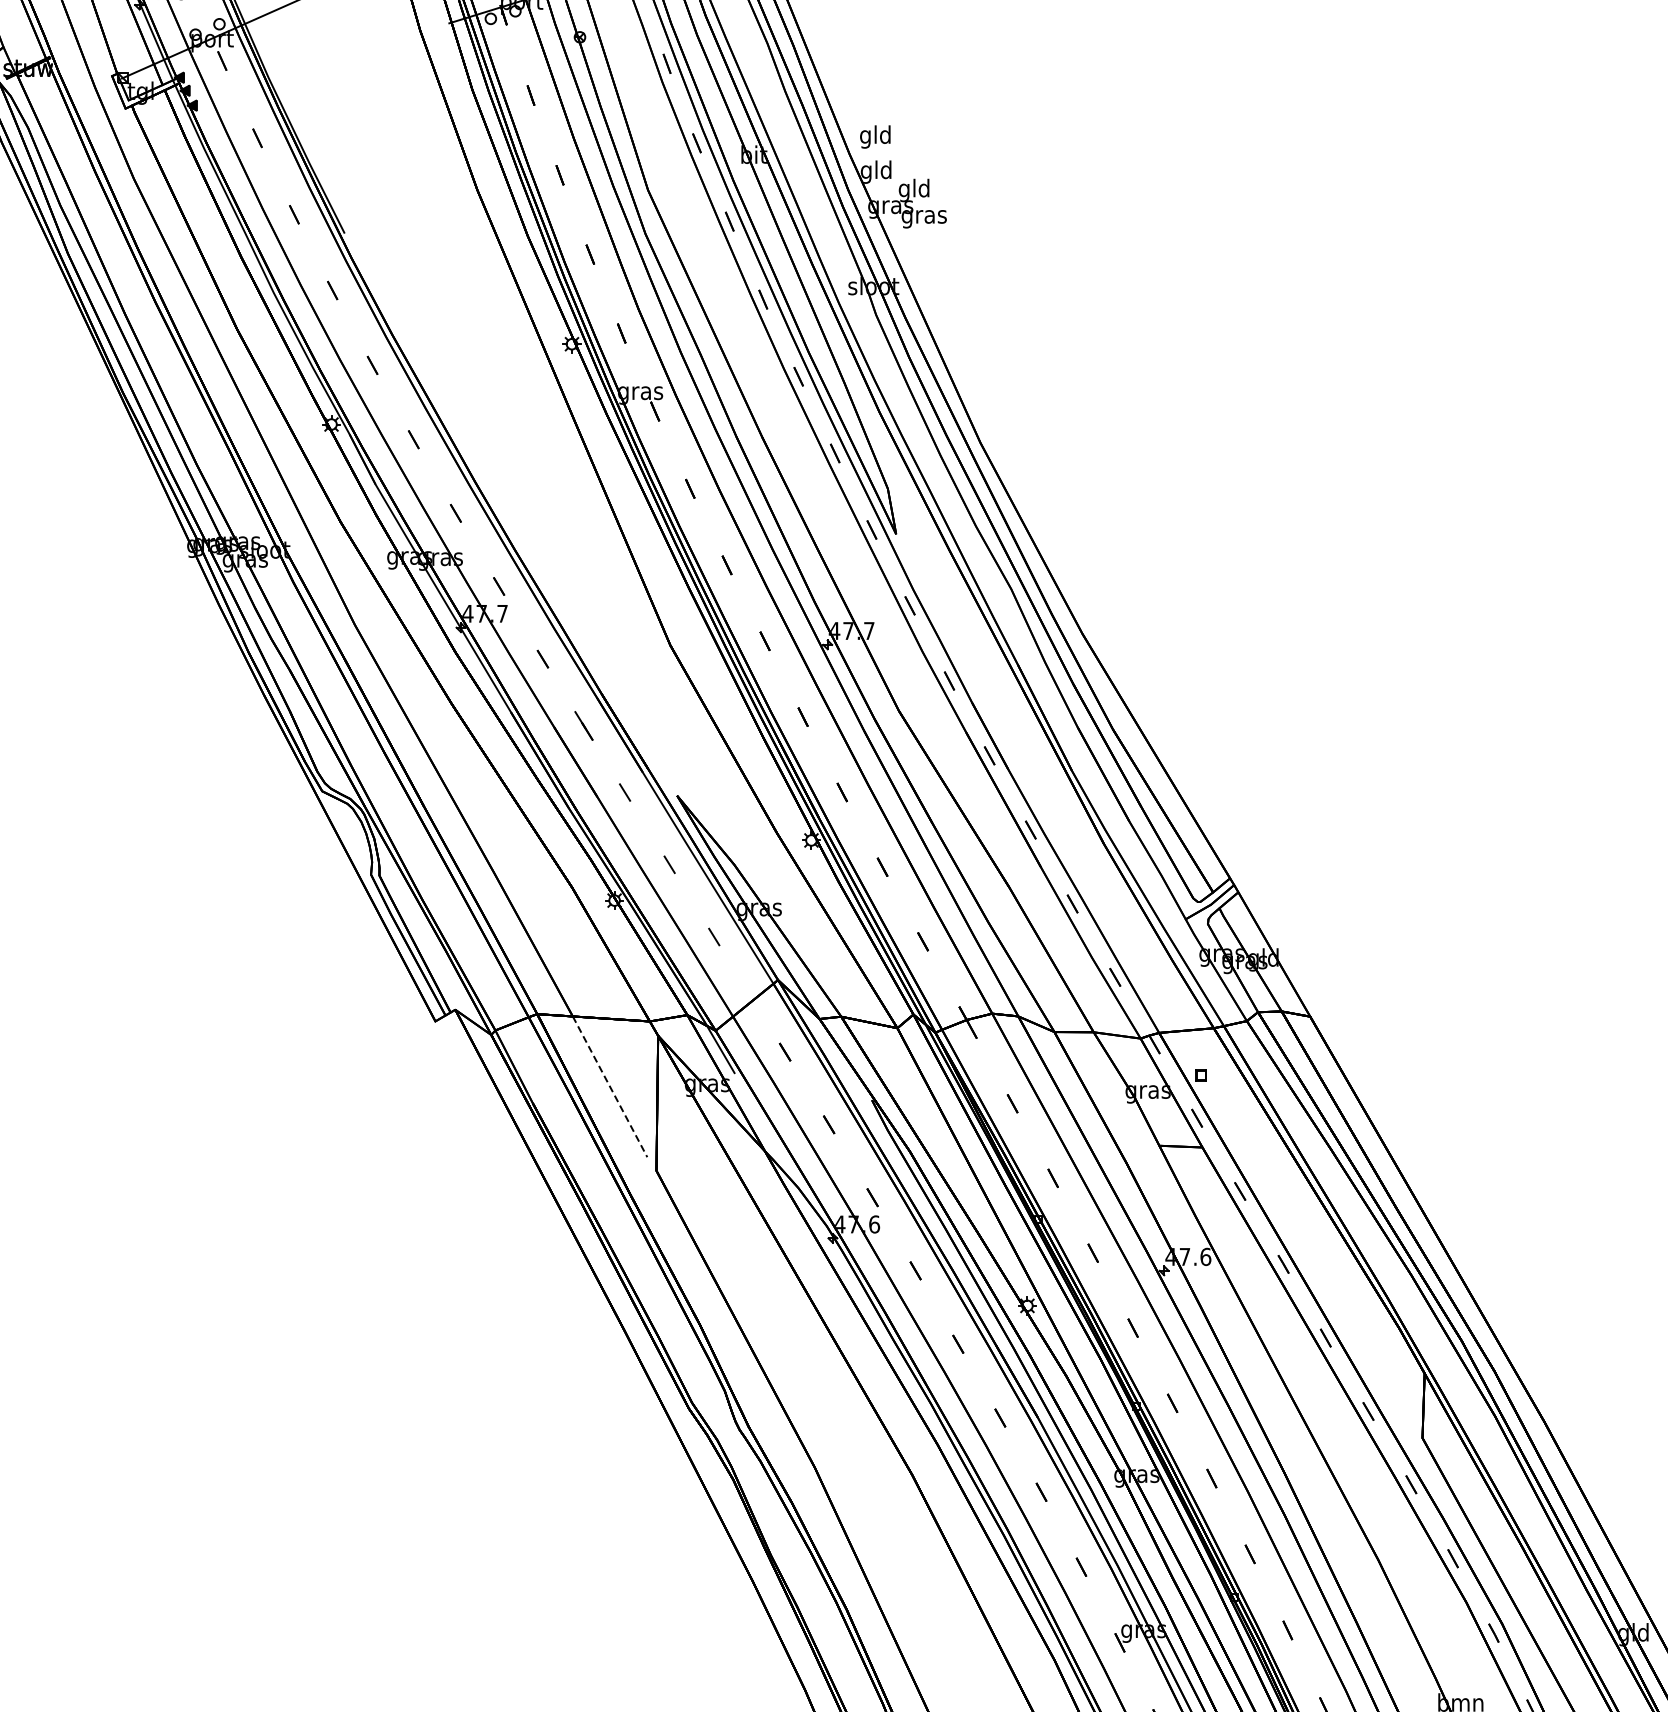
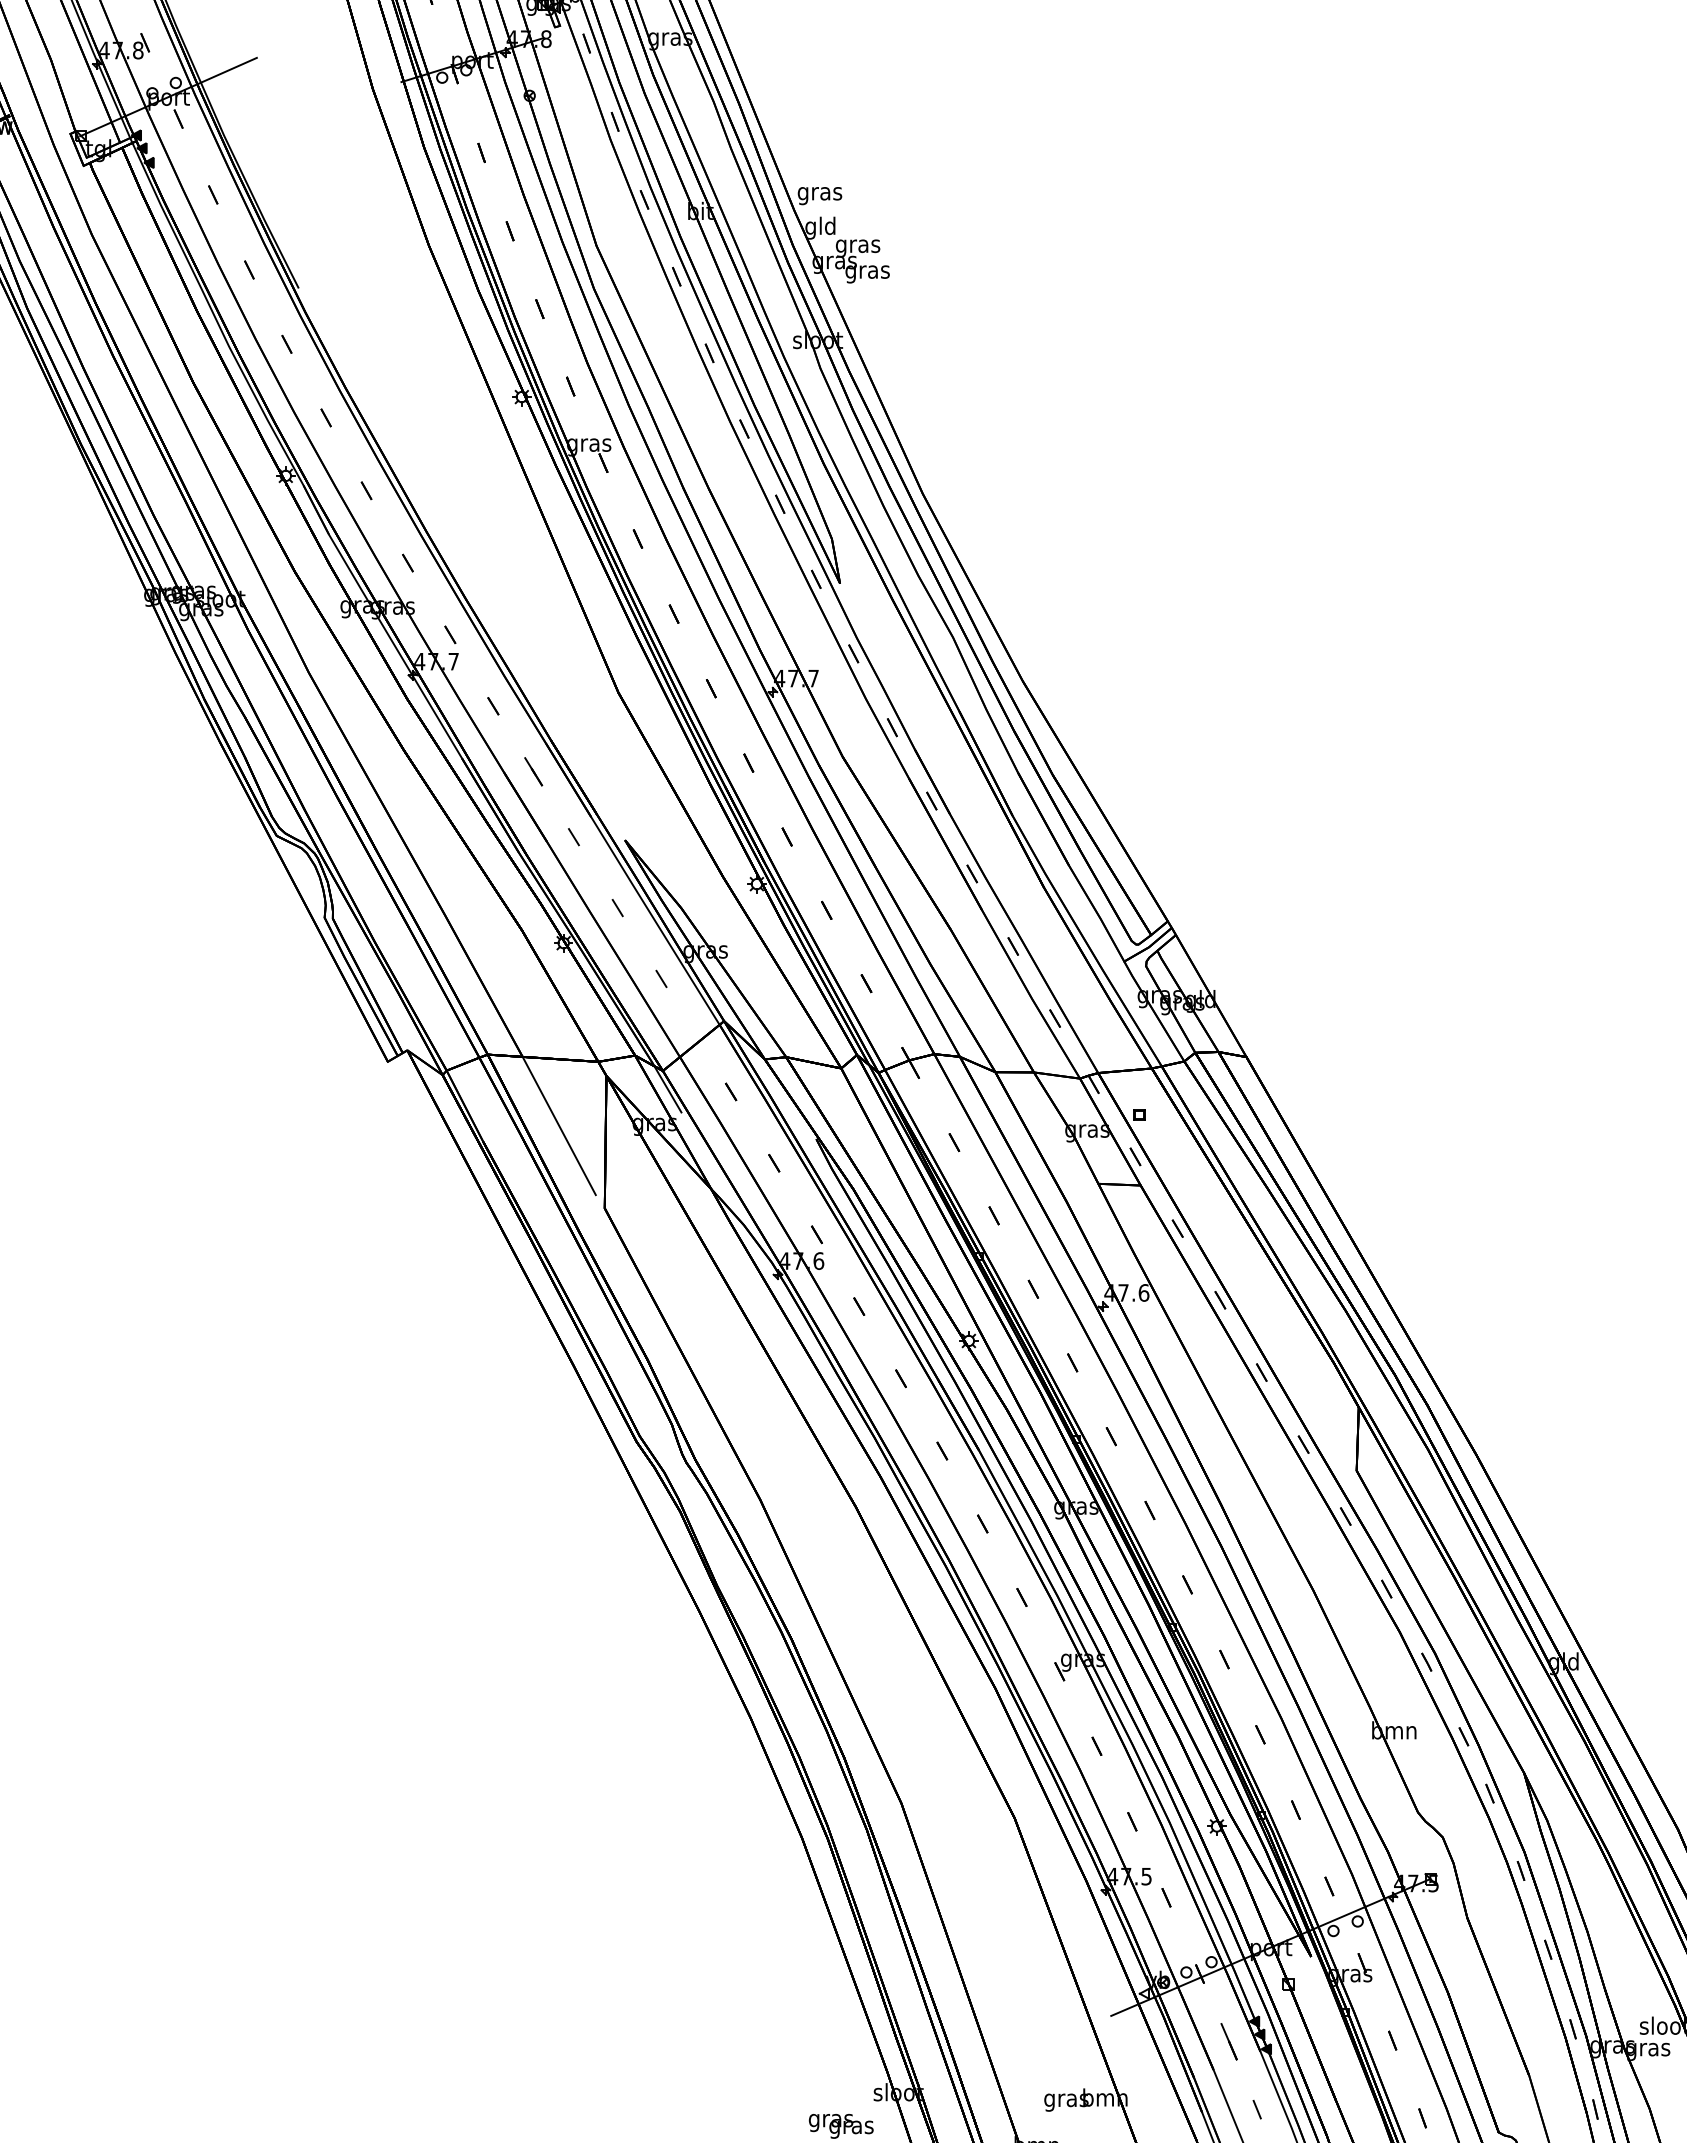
text: (875, 136) -> (819, 193), gld -> gras
text: (913, 189) -> (857, 245), gld -> gras
line: (610, 1087) -> (559, 1126), dashed -> solid

